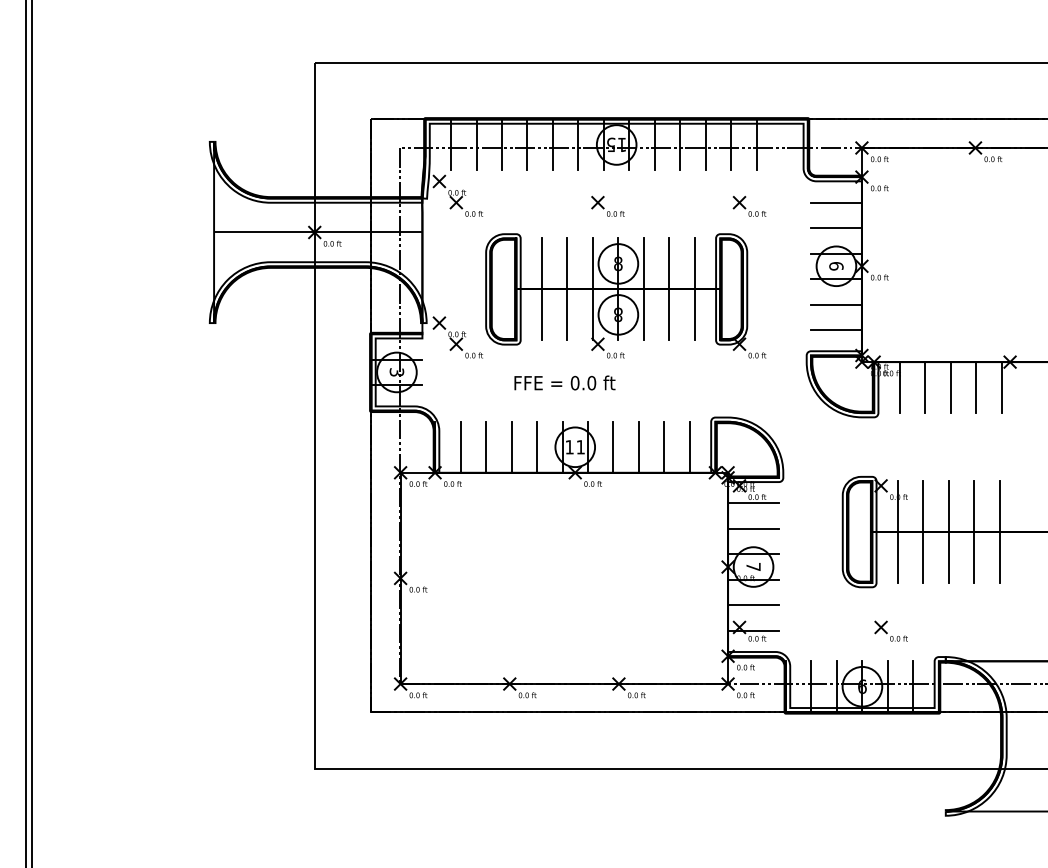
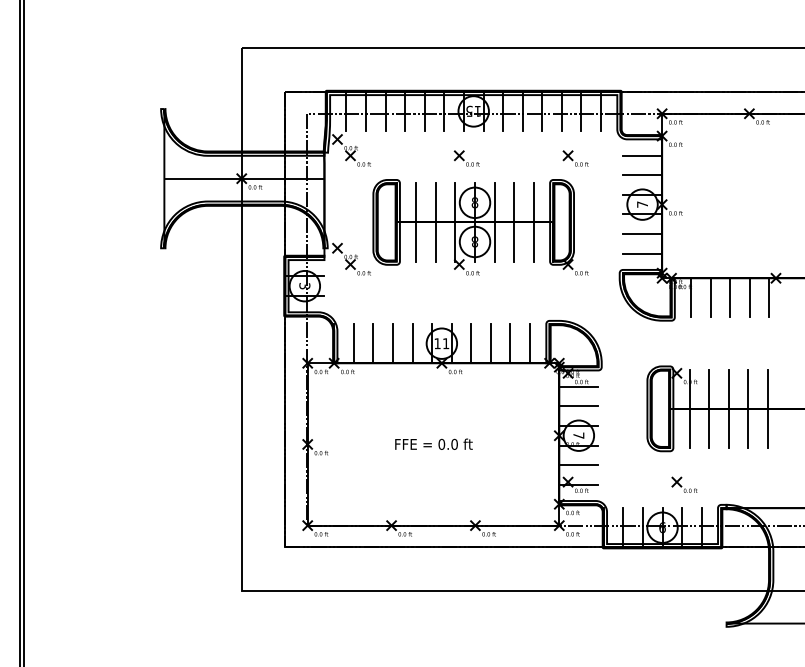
line: (782, 145) -> (601, 111), added
text: (836, 266) -> (642, 204), 9 -> 7
text: (564, 381) -> (433, 443), moved

